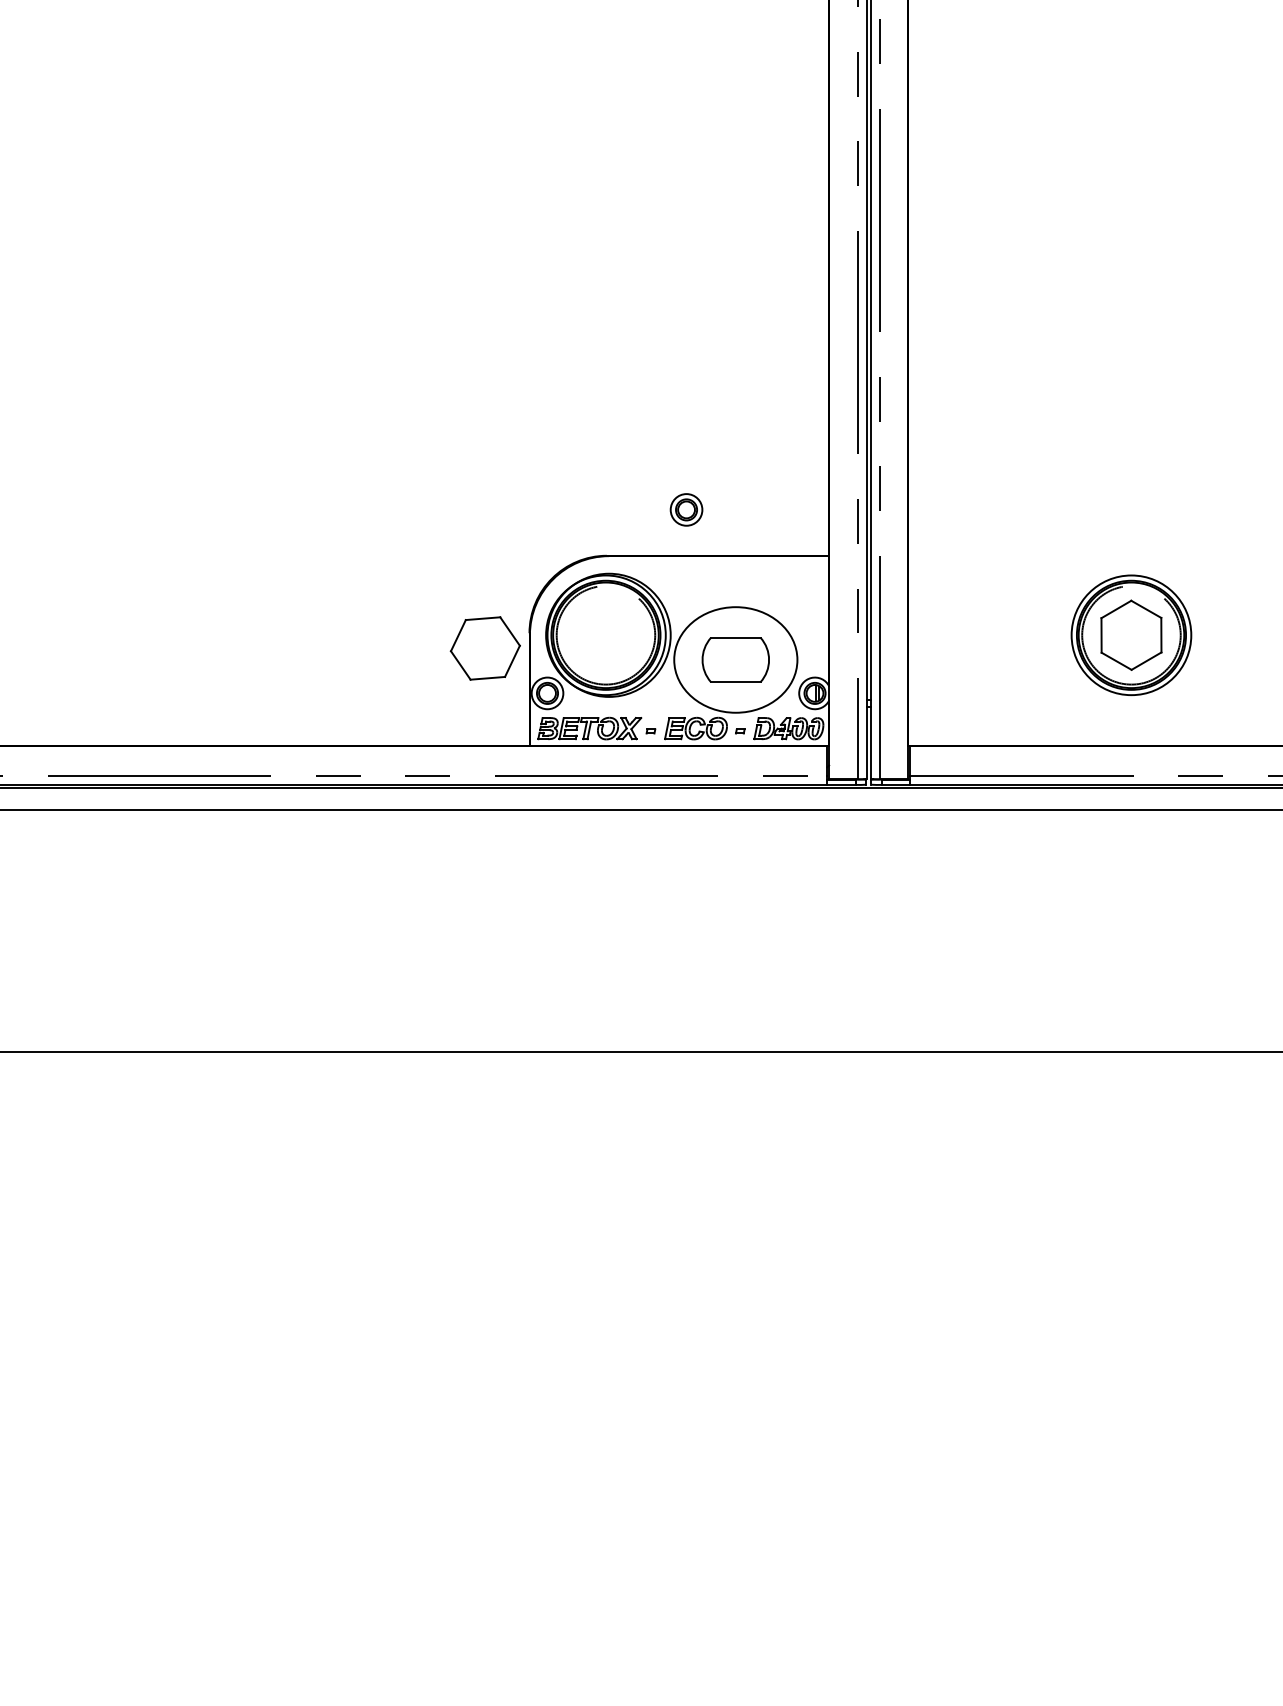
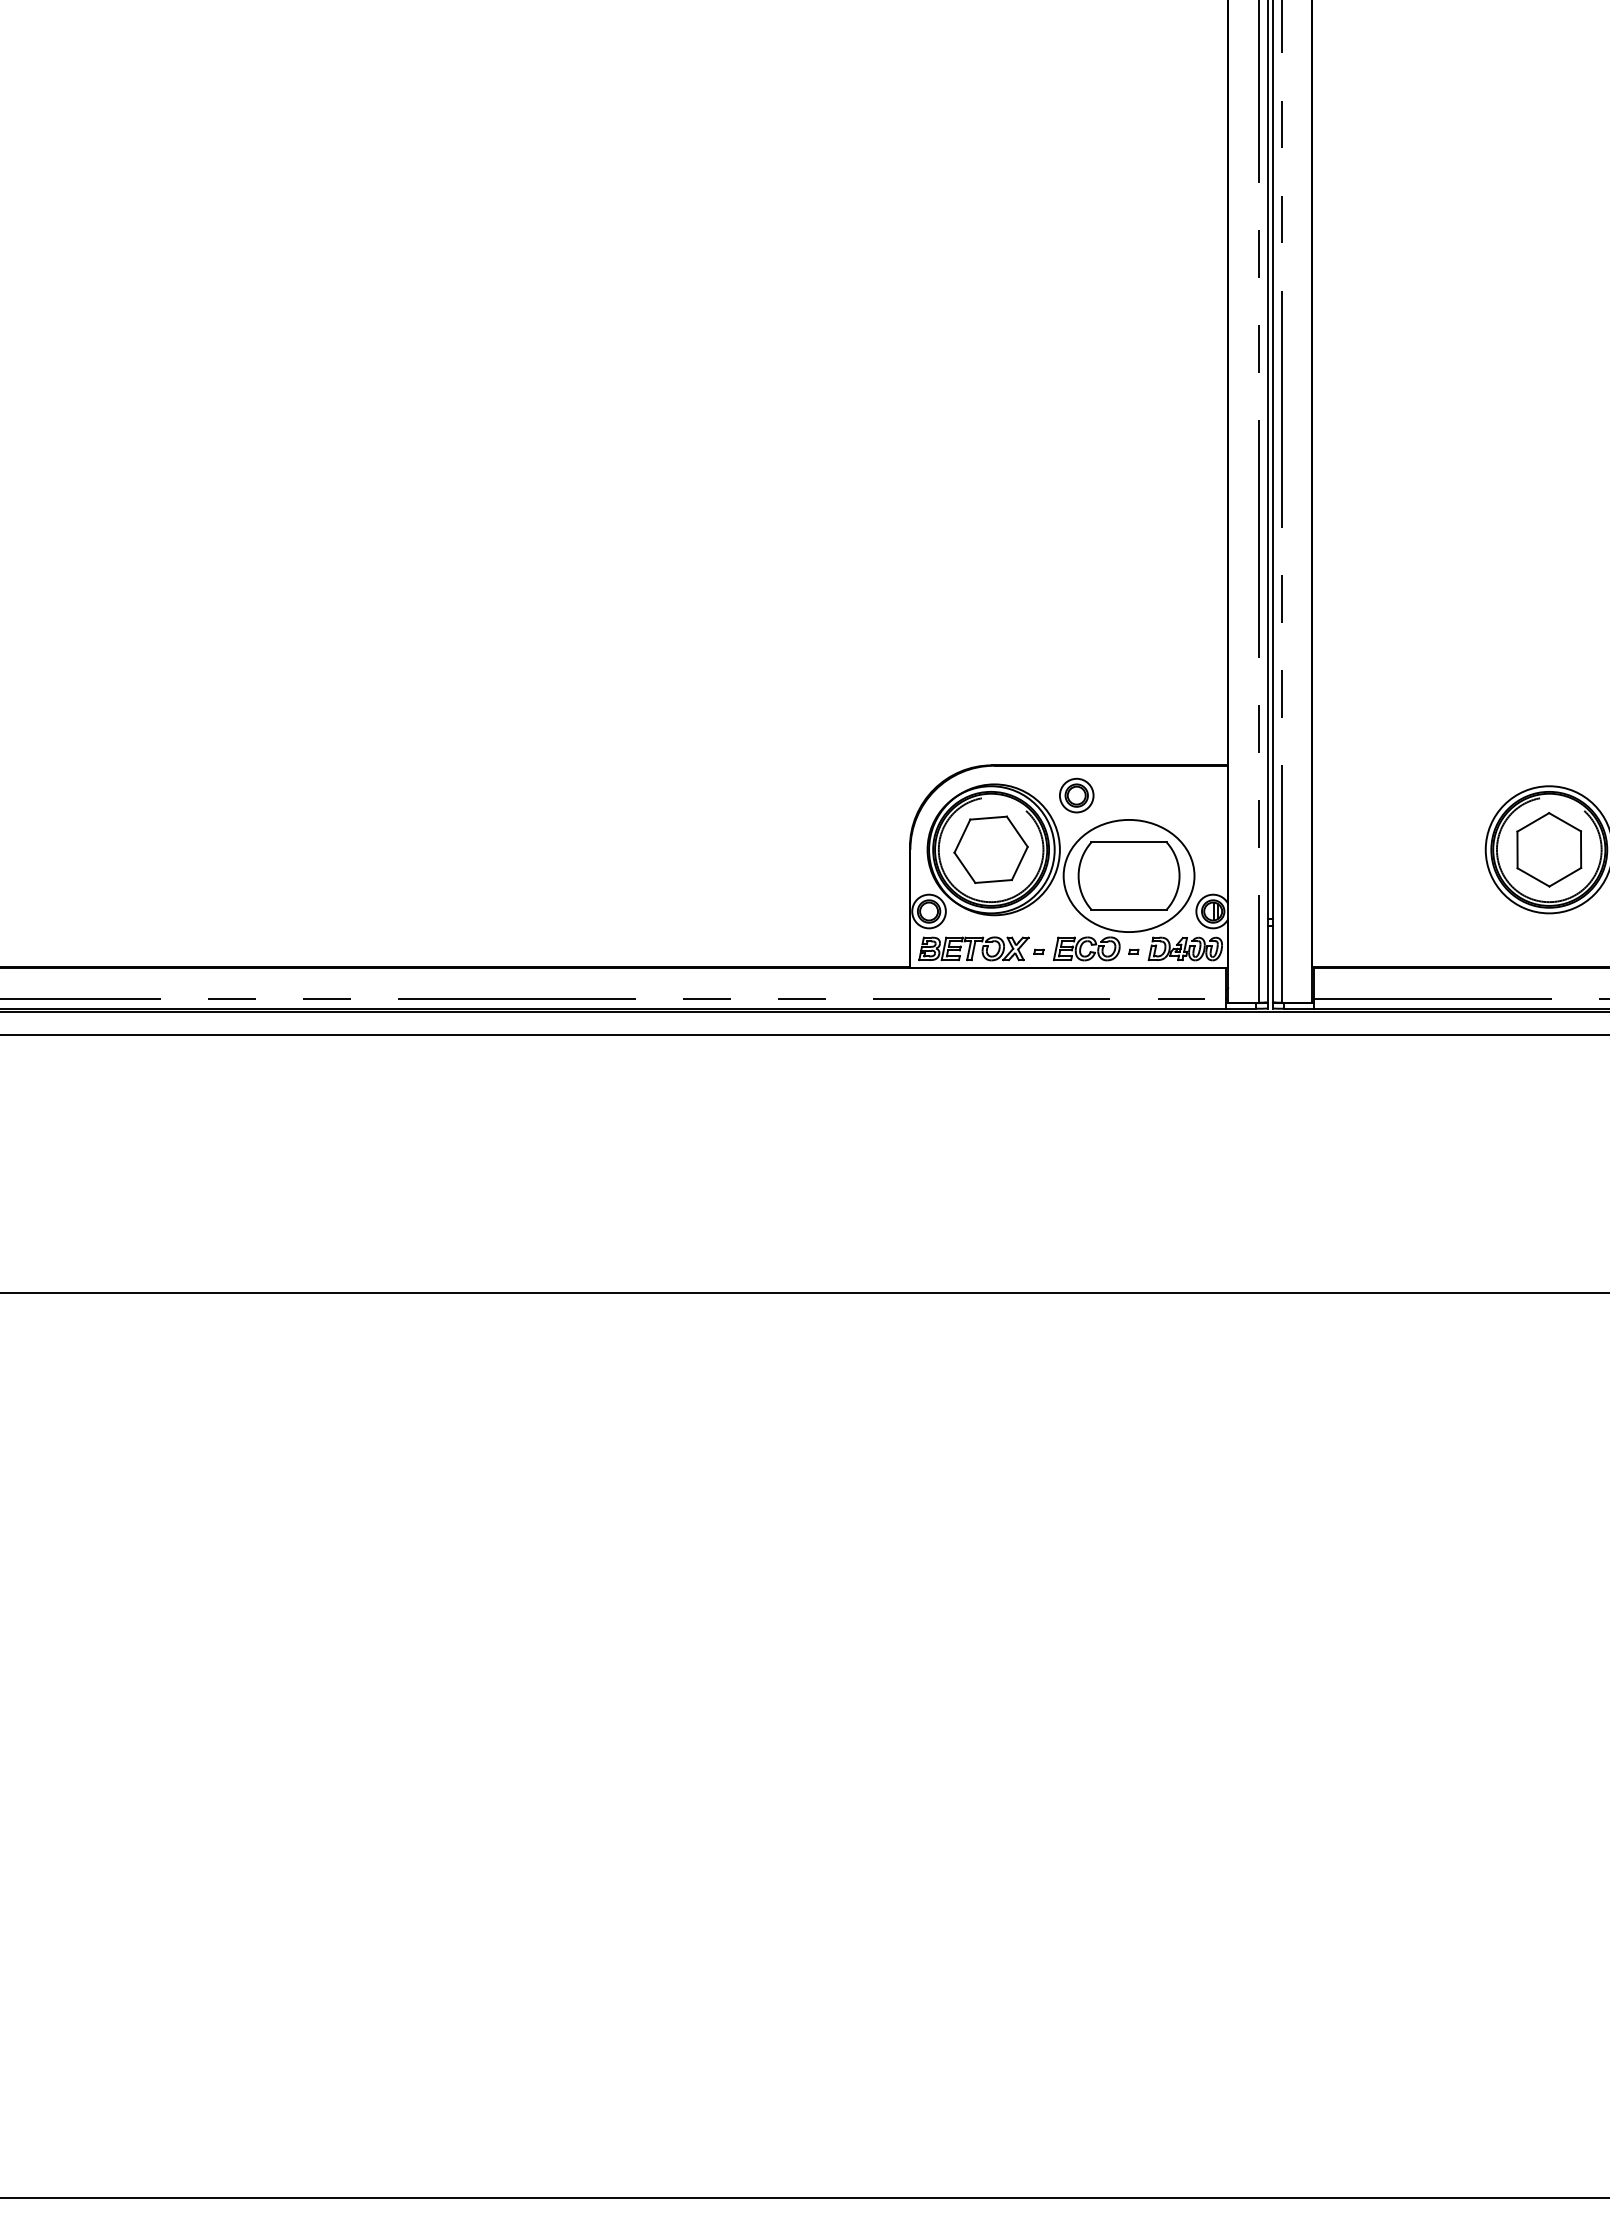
part: (686, 509) -> (1076, 795), moved
part: (484, 648) -> (990, 849), moved
part: (735, 659) -> (1128, 875), size x1.43

